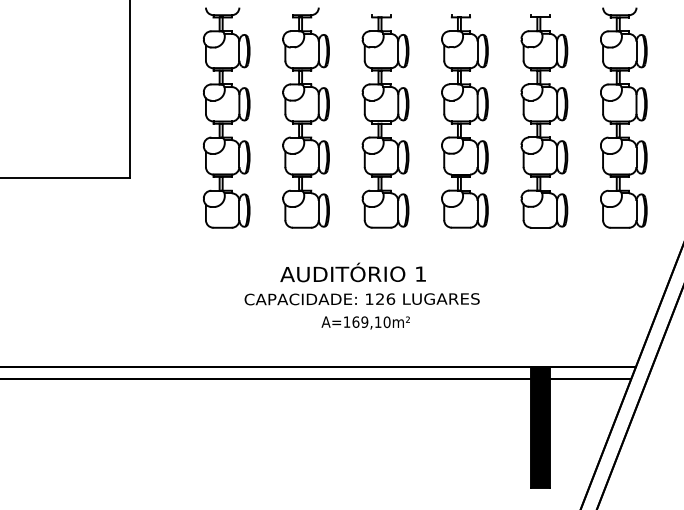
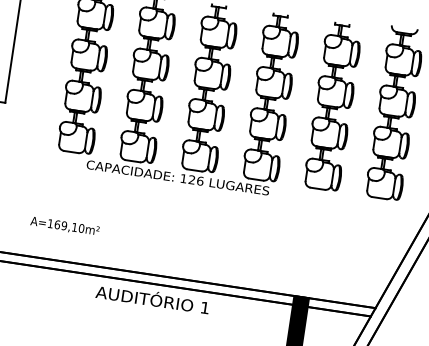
text: (352, 272) -> (152, 298), moved
text: (361, 299) -> (177, 177), moved
text: (365, 322) -> (64, 226), moved

